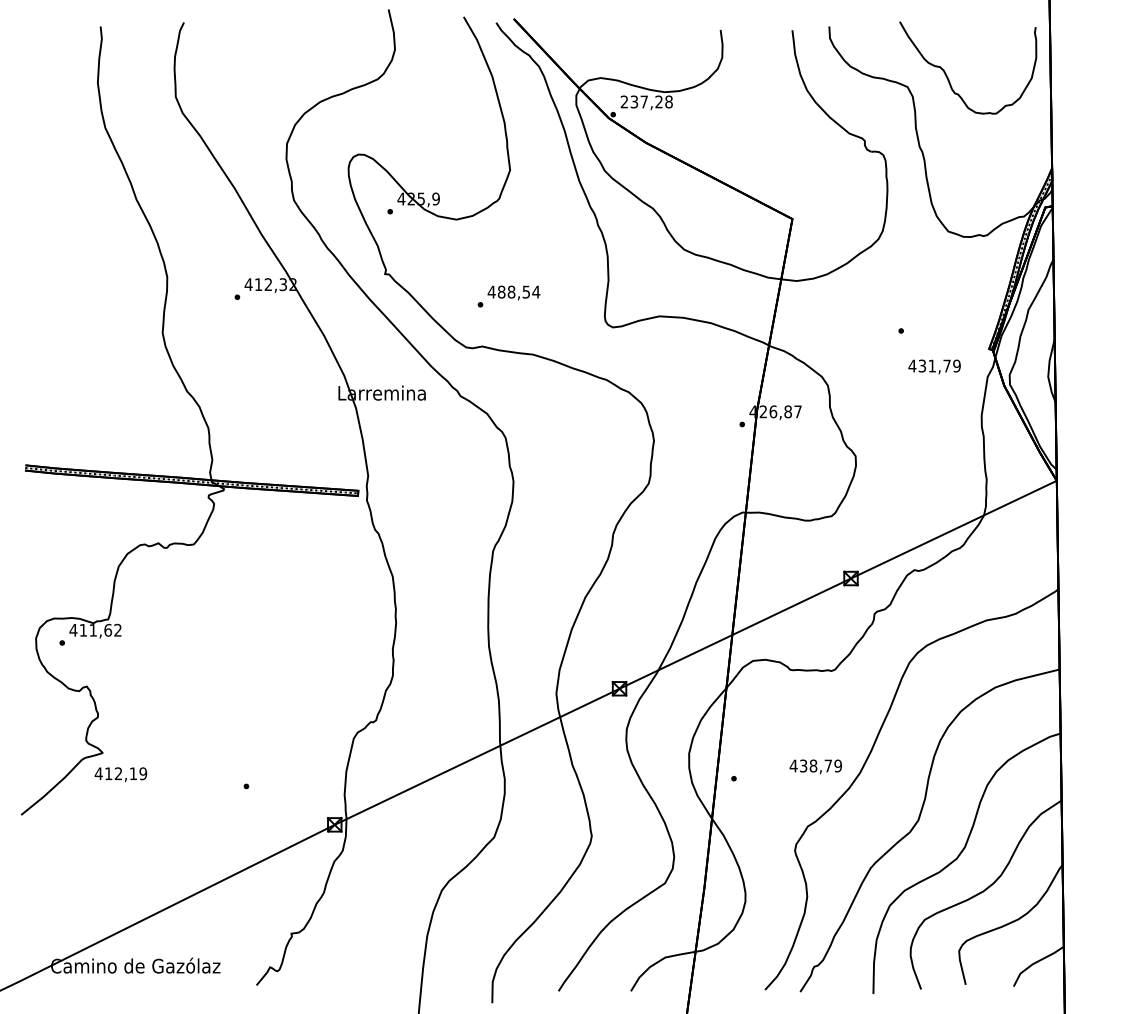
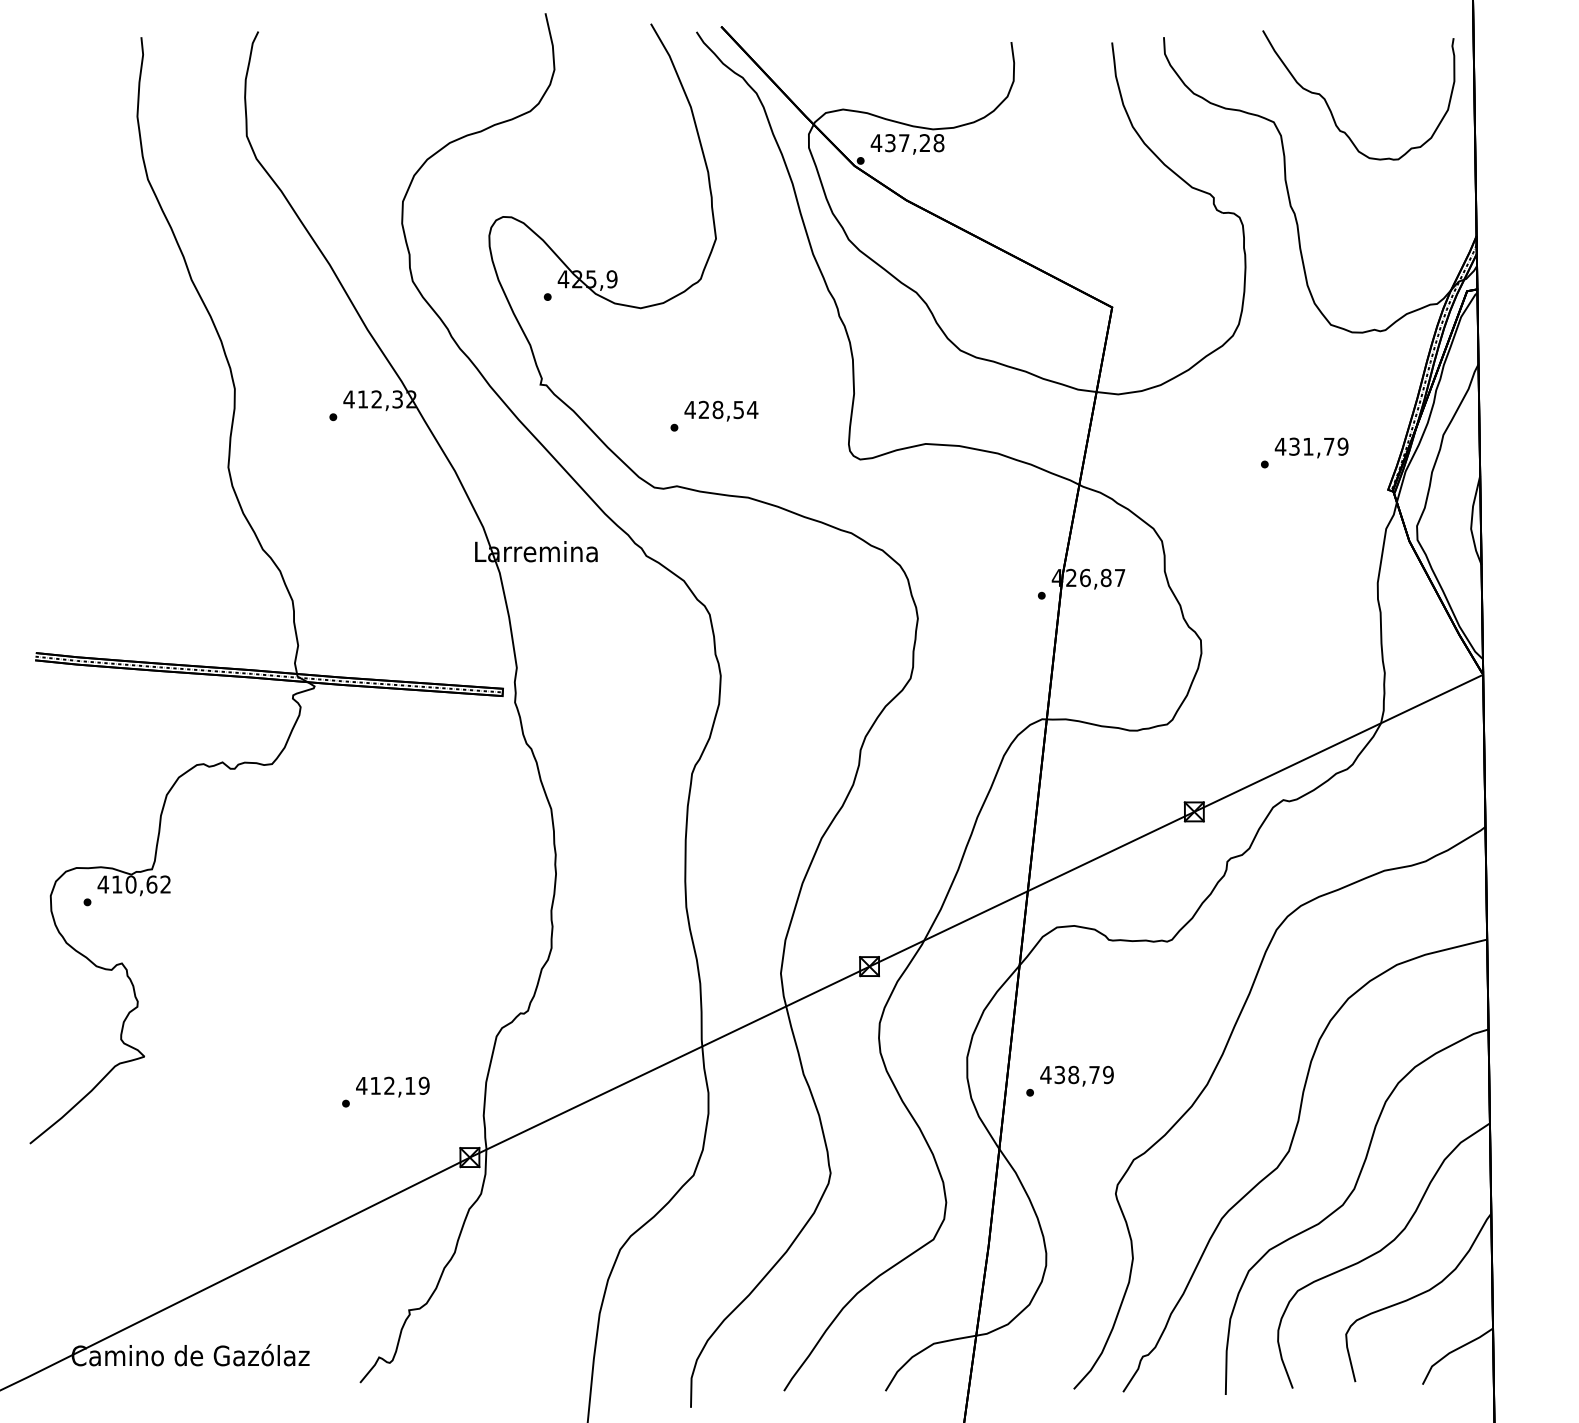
text: (624, 101) -> (876, 142), 237,28 -> 437,28
text: (501, 292) -> (703, 410), 488,54 -> 428,54
text: (934, 366) -> (1311, 447), moved
text: (92, 630) -> (130, 884), 411,62 -> 410,62
text: (815, 766) -> (1076, 1075), moved
text: (120, 774) -> (392, 1086), moved

